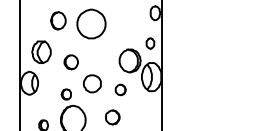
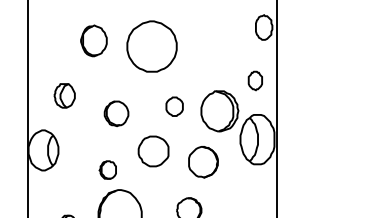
part: (41, 51) -> (64, 94), size x0.62
part: (103, 58) -> (173, 107), added
part: (120, 89) -> (202, 161), size x1.67

